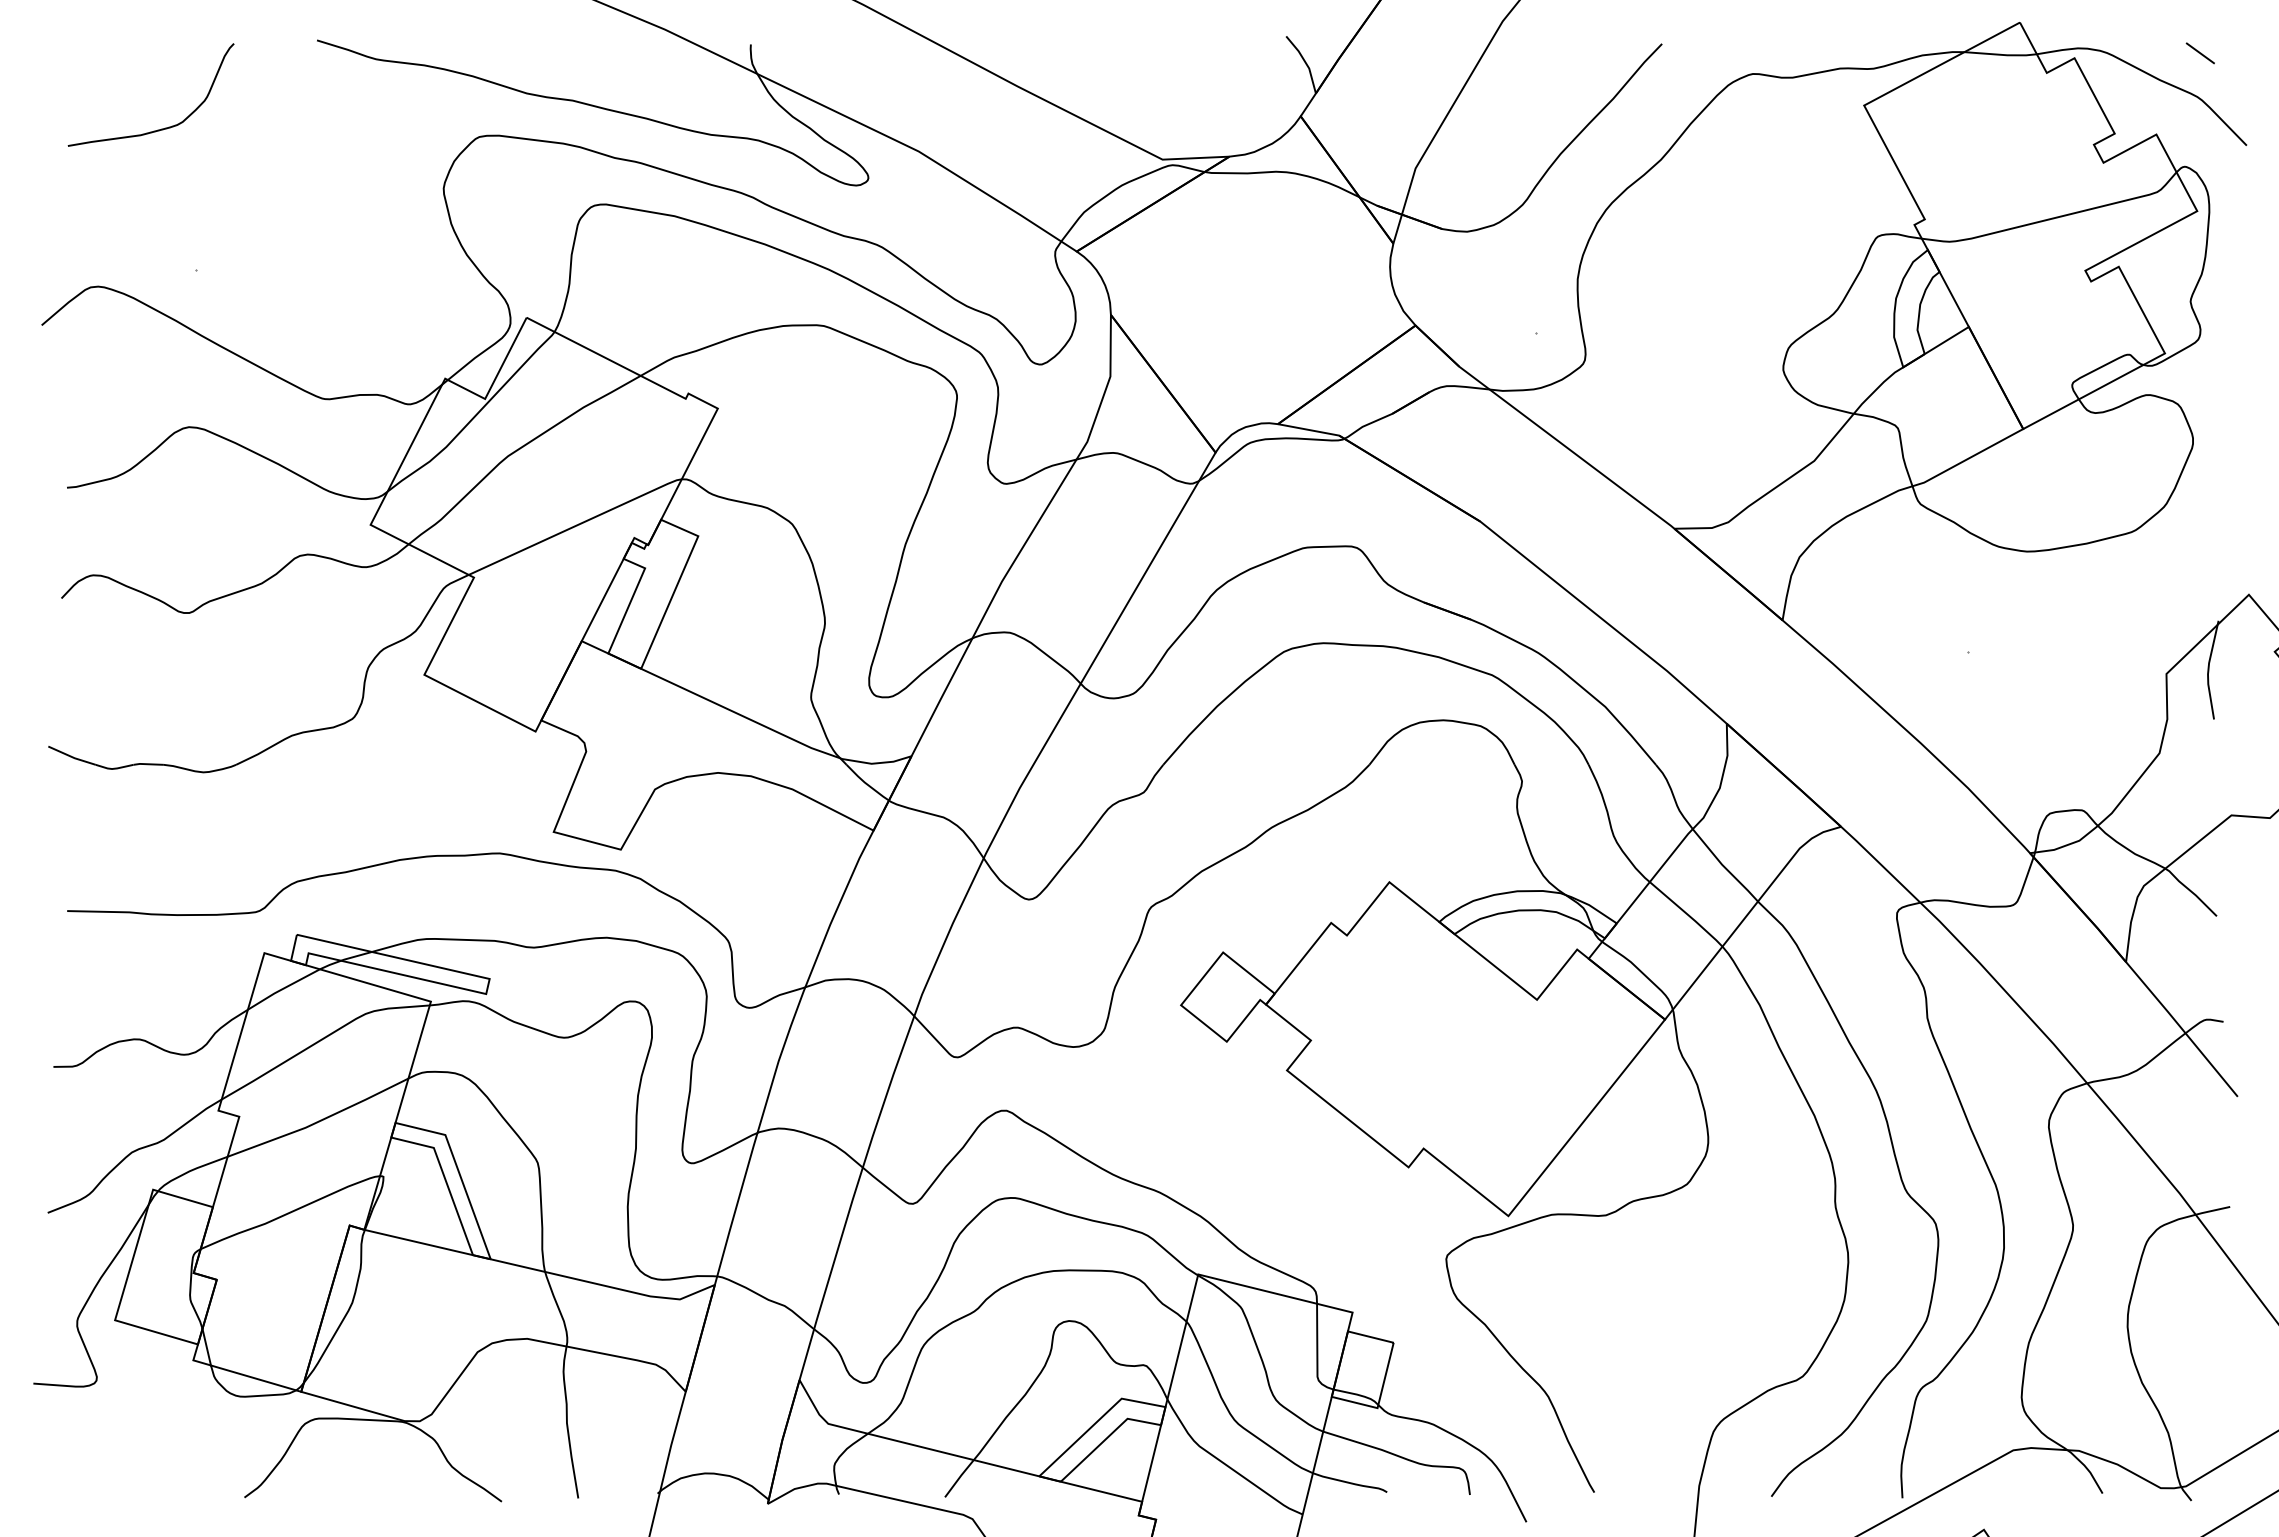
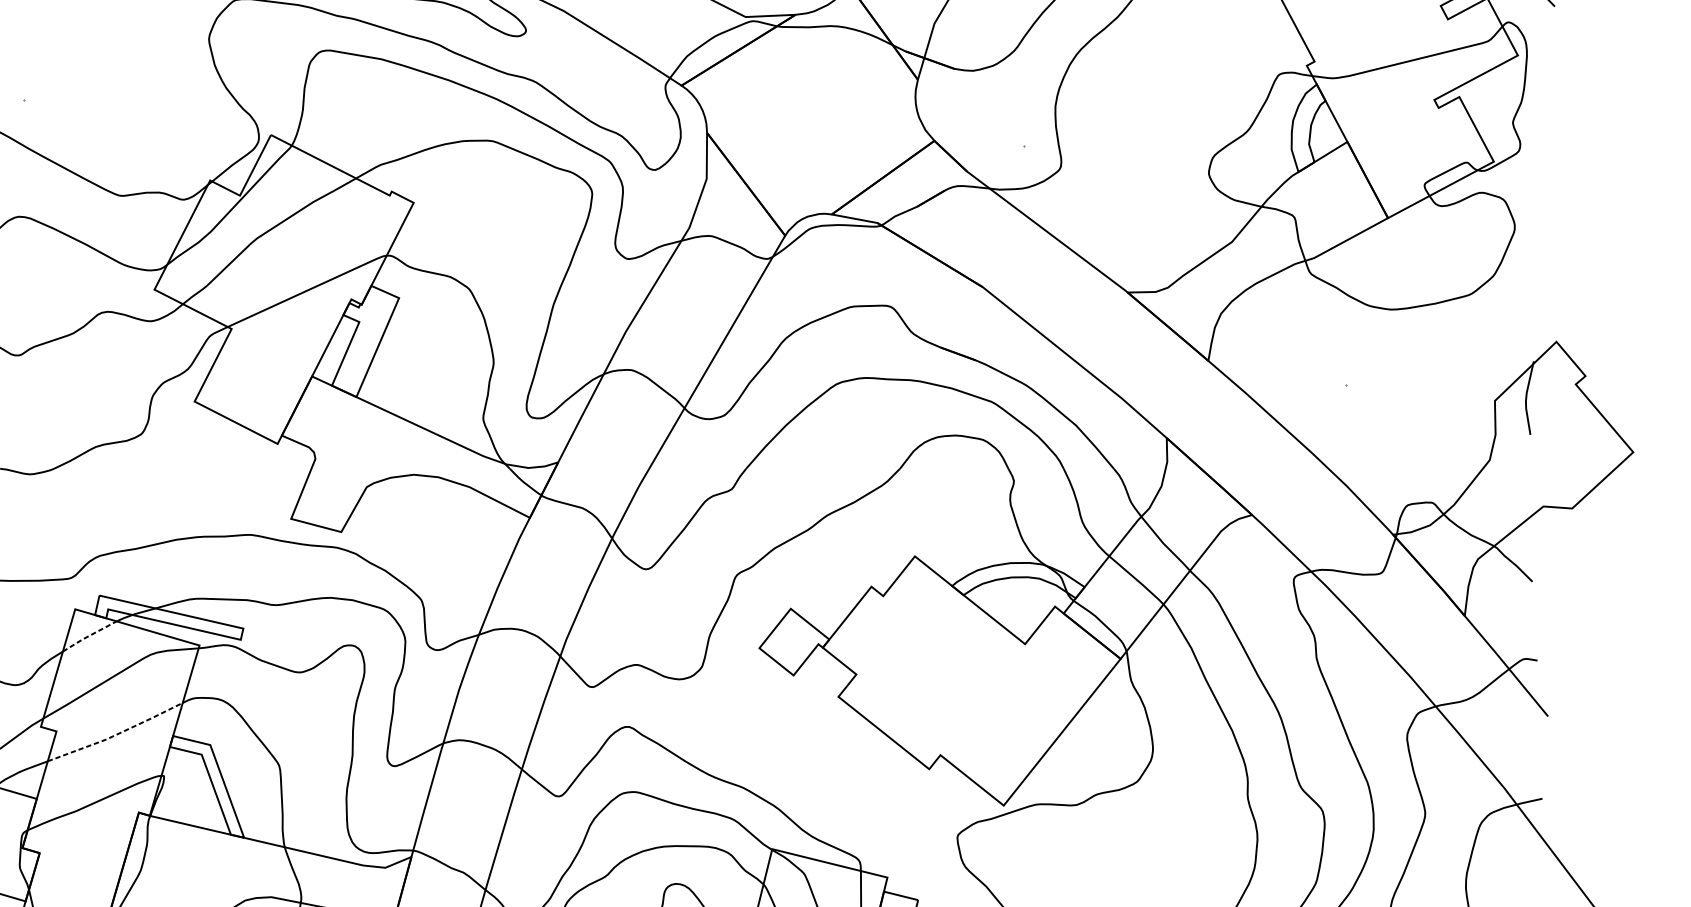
line: (283, 988) -> (89, 635), solid -> dashed
line: (320, 1121) -> (117, 734), solid -> dashed

